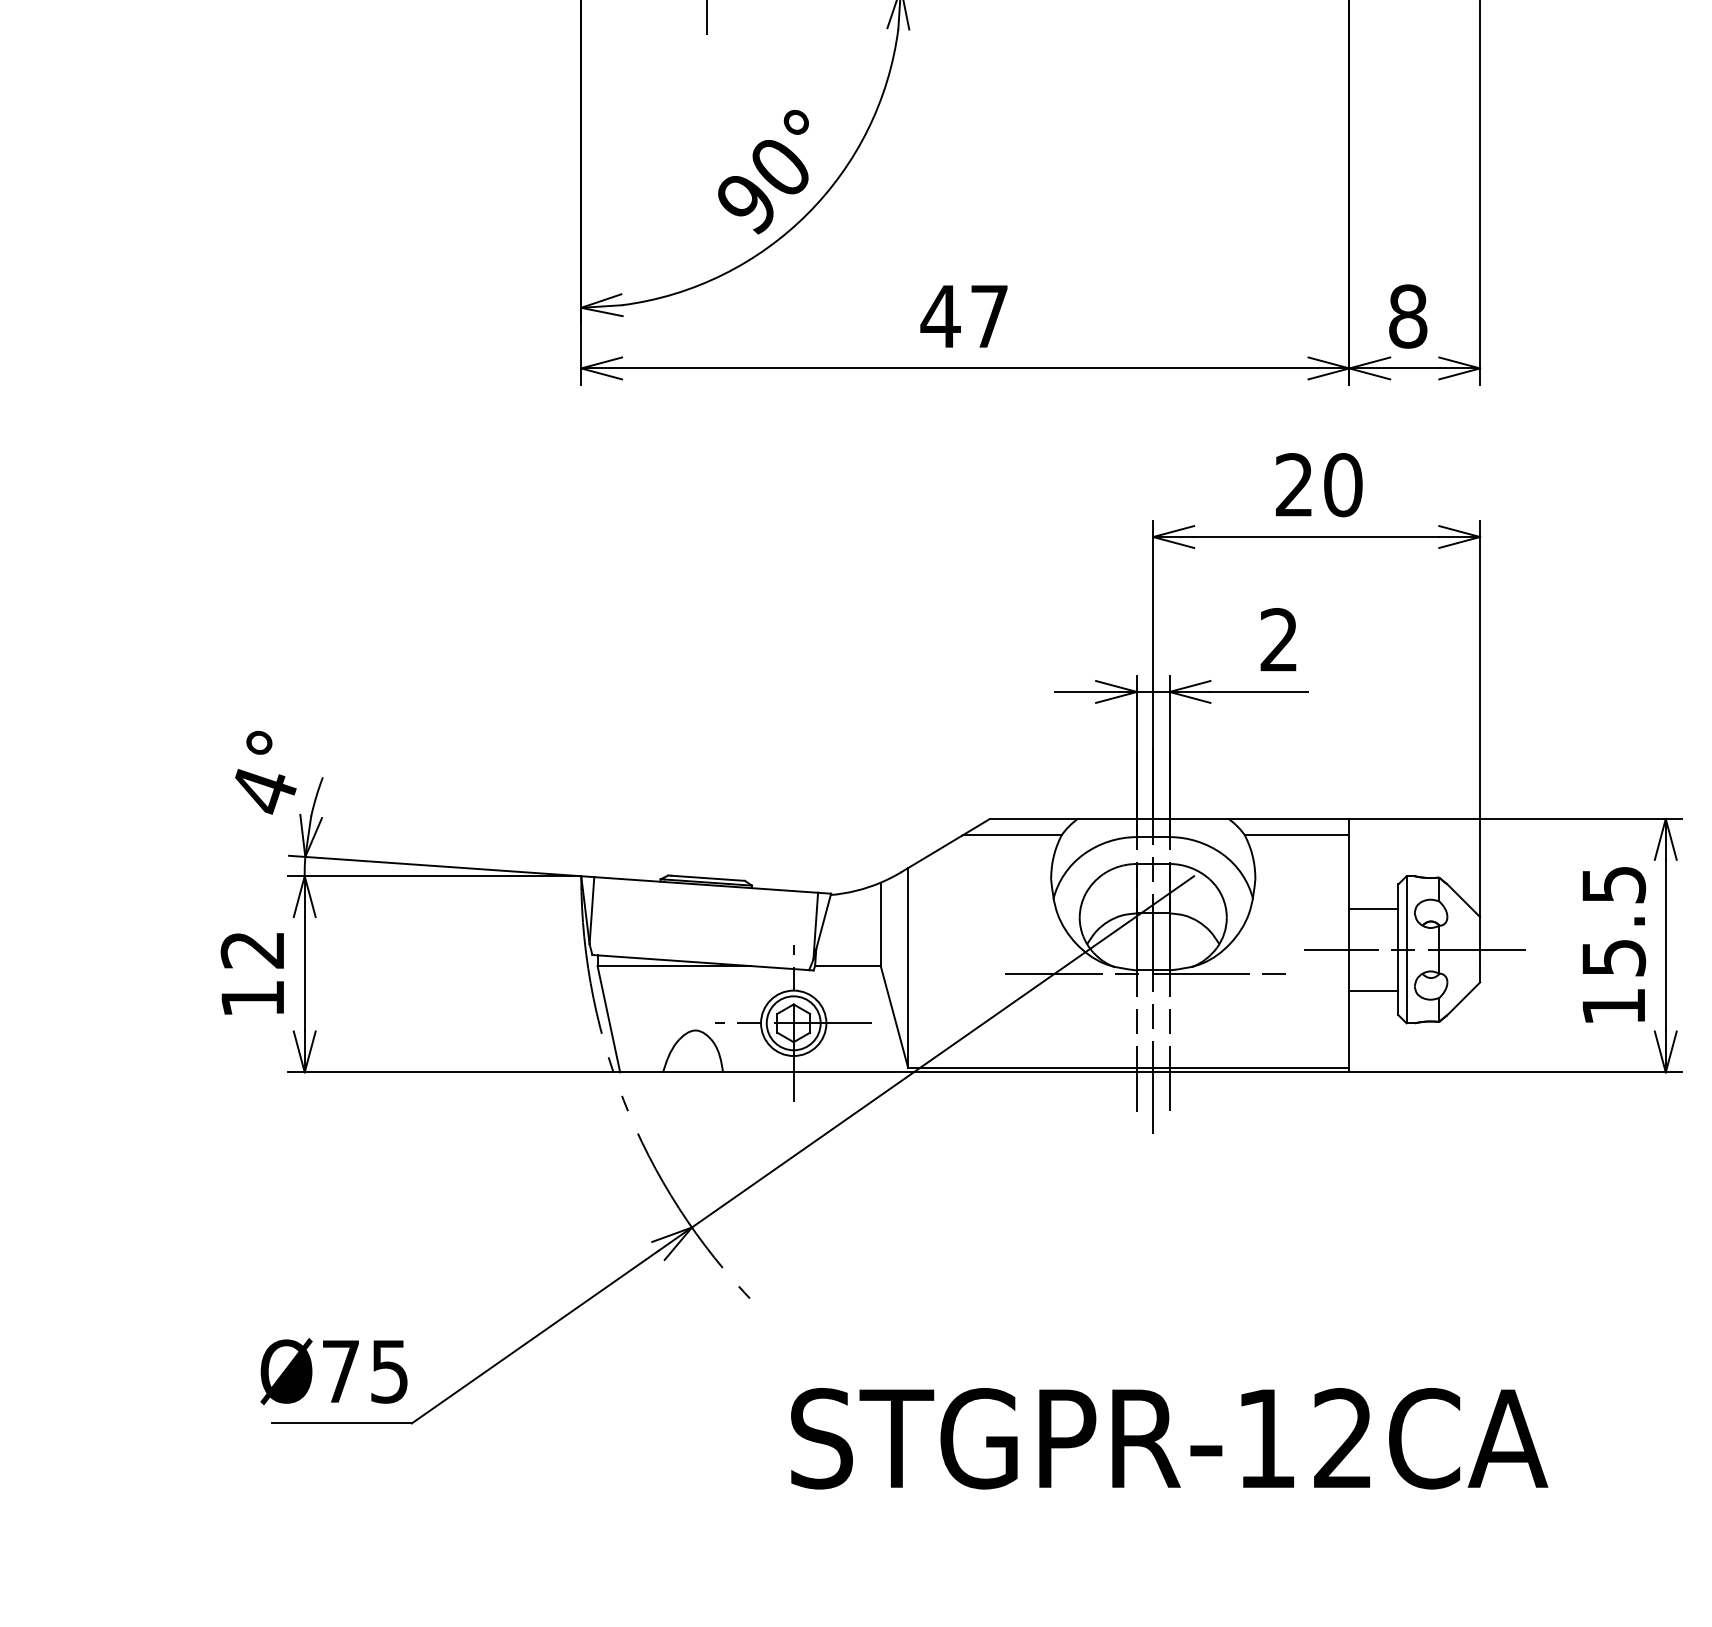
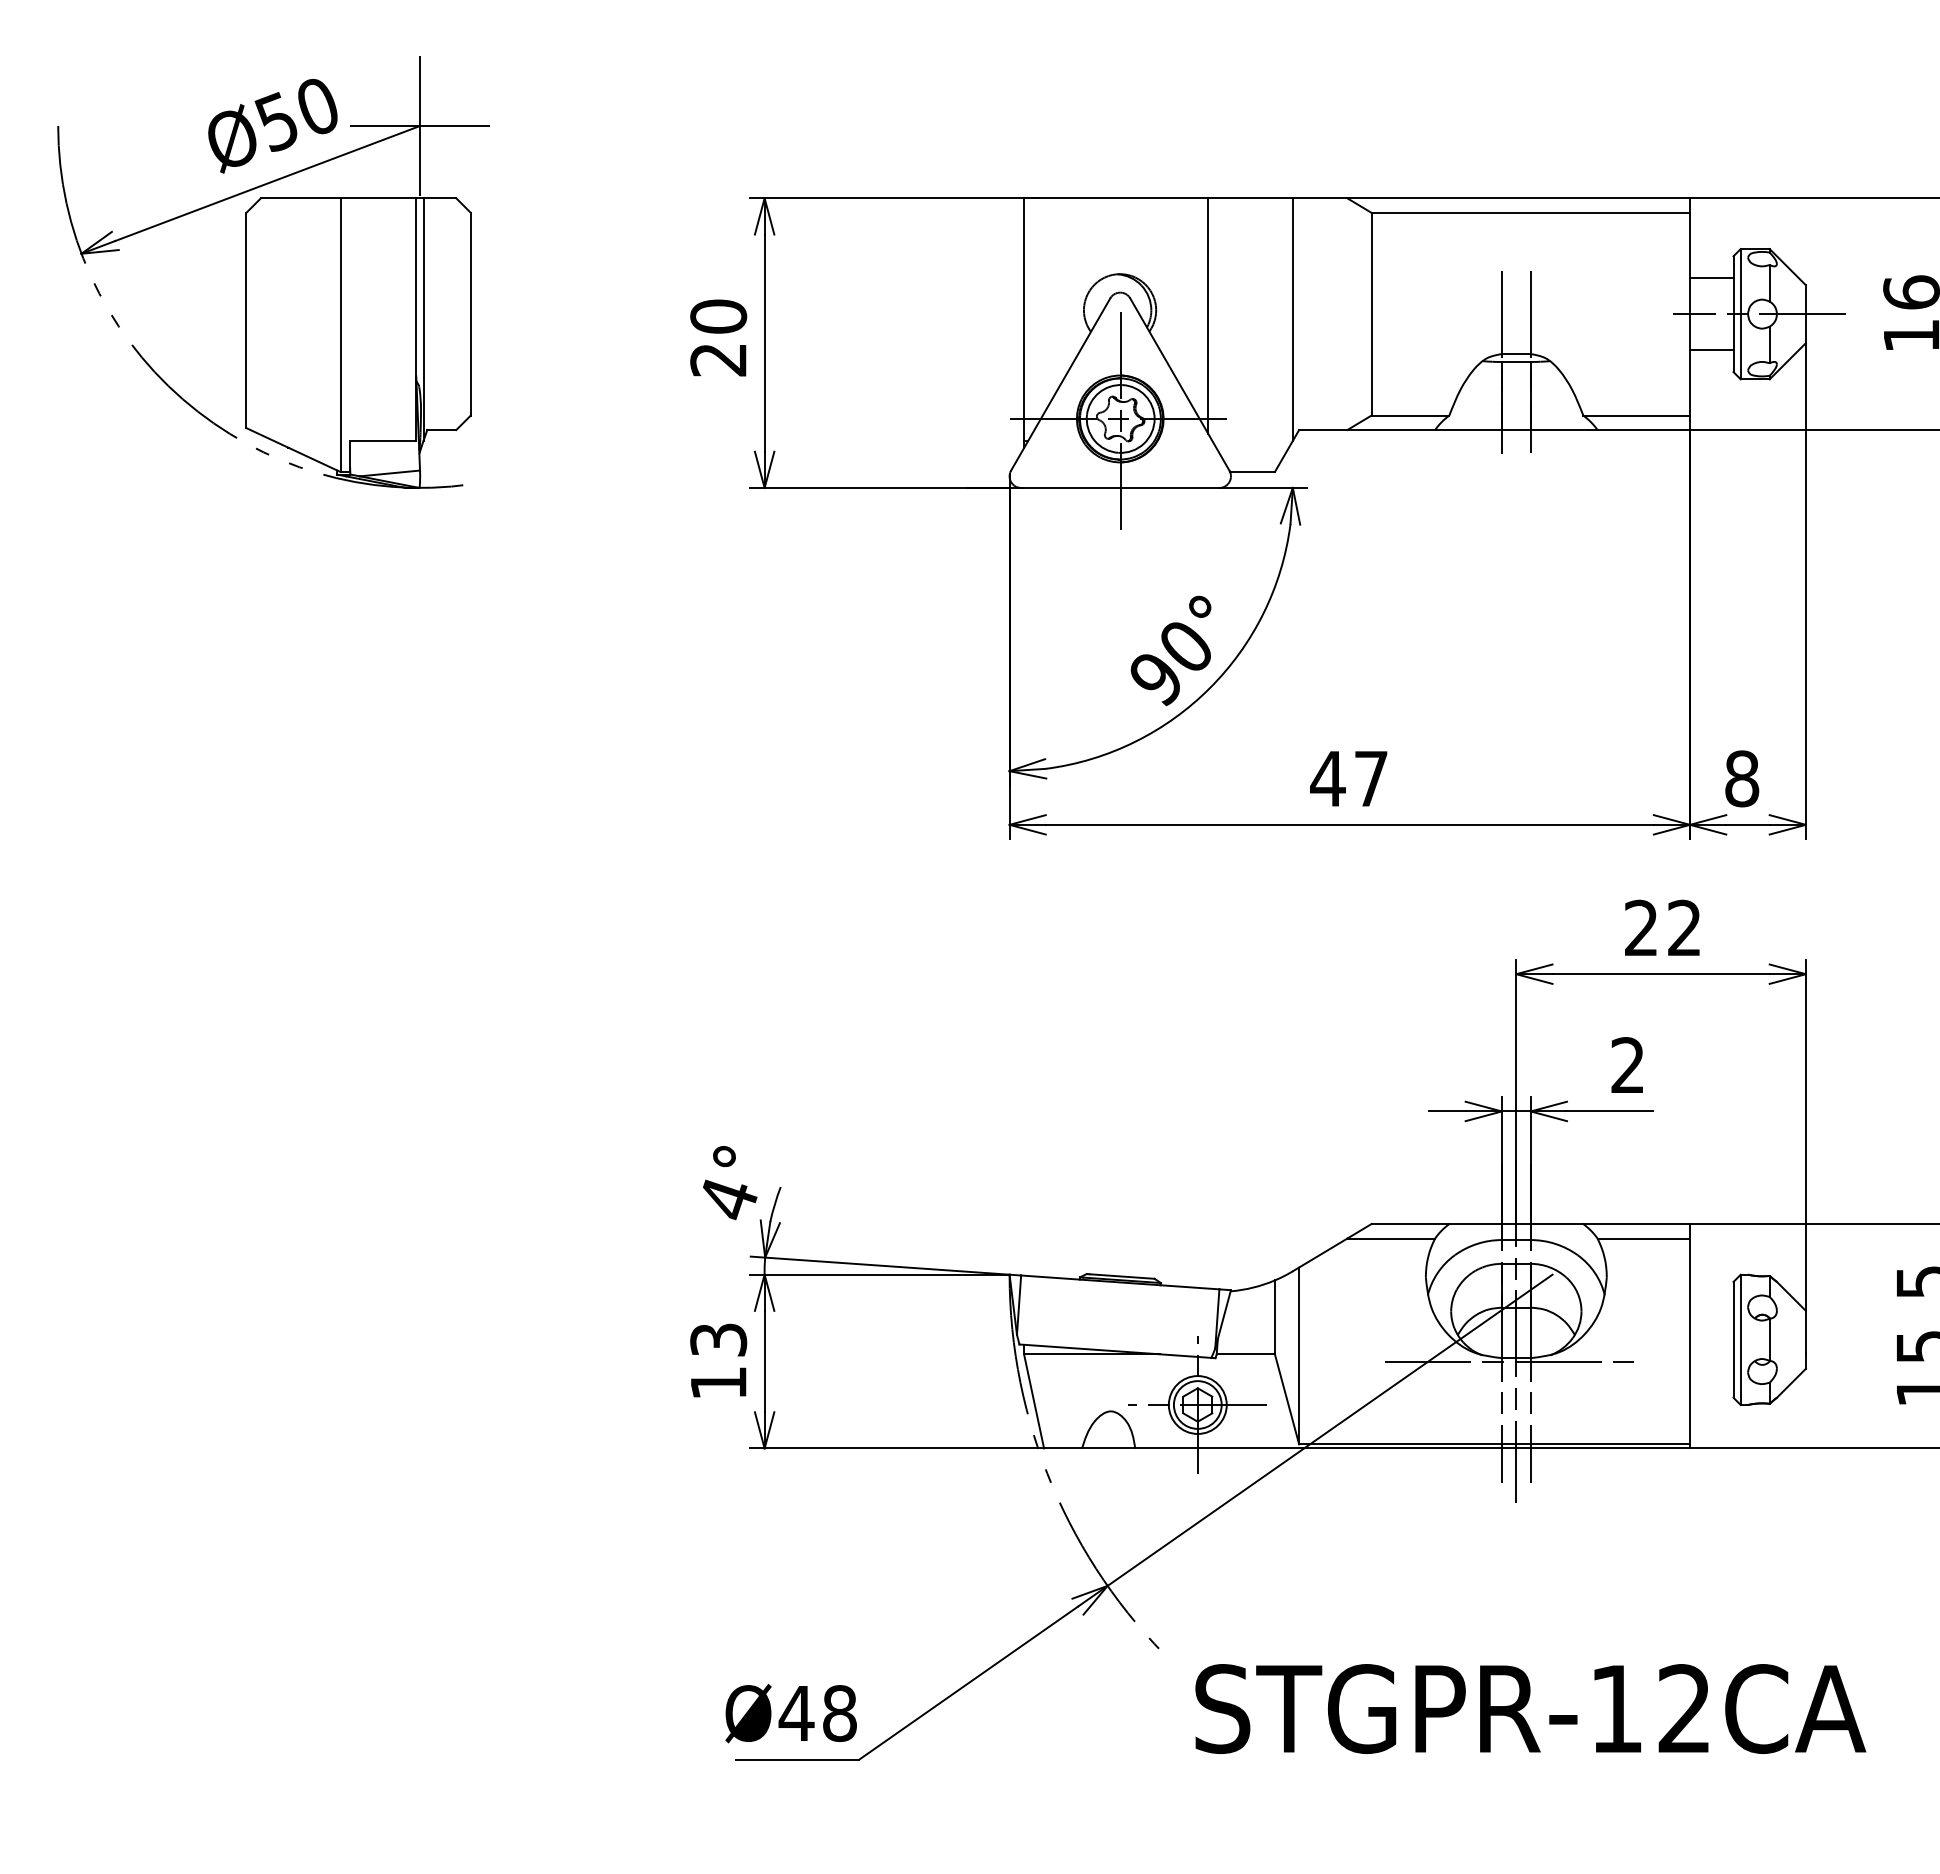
text: (1343, 484) -> (1684, 927), 20 -> 22
line: (1373, 908) -> (1711, 1303), removed
text: (252, 949) -> (718, 1339), 12 -> 13
line: (1414, 949) -> (1747, 1339), removed
line: (1373, 991) -> (1711, 1376), removed
text: (364, 1371) -> (817, 1713), Ø75 -> Ø48
text: (1169, 1438) -> (1530, 1708), moved

